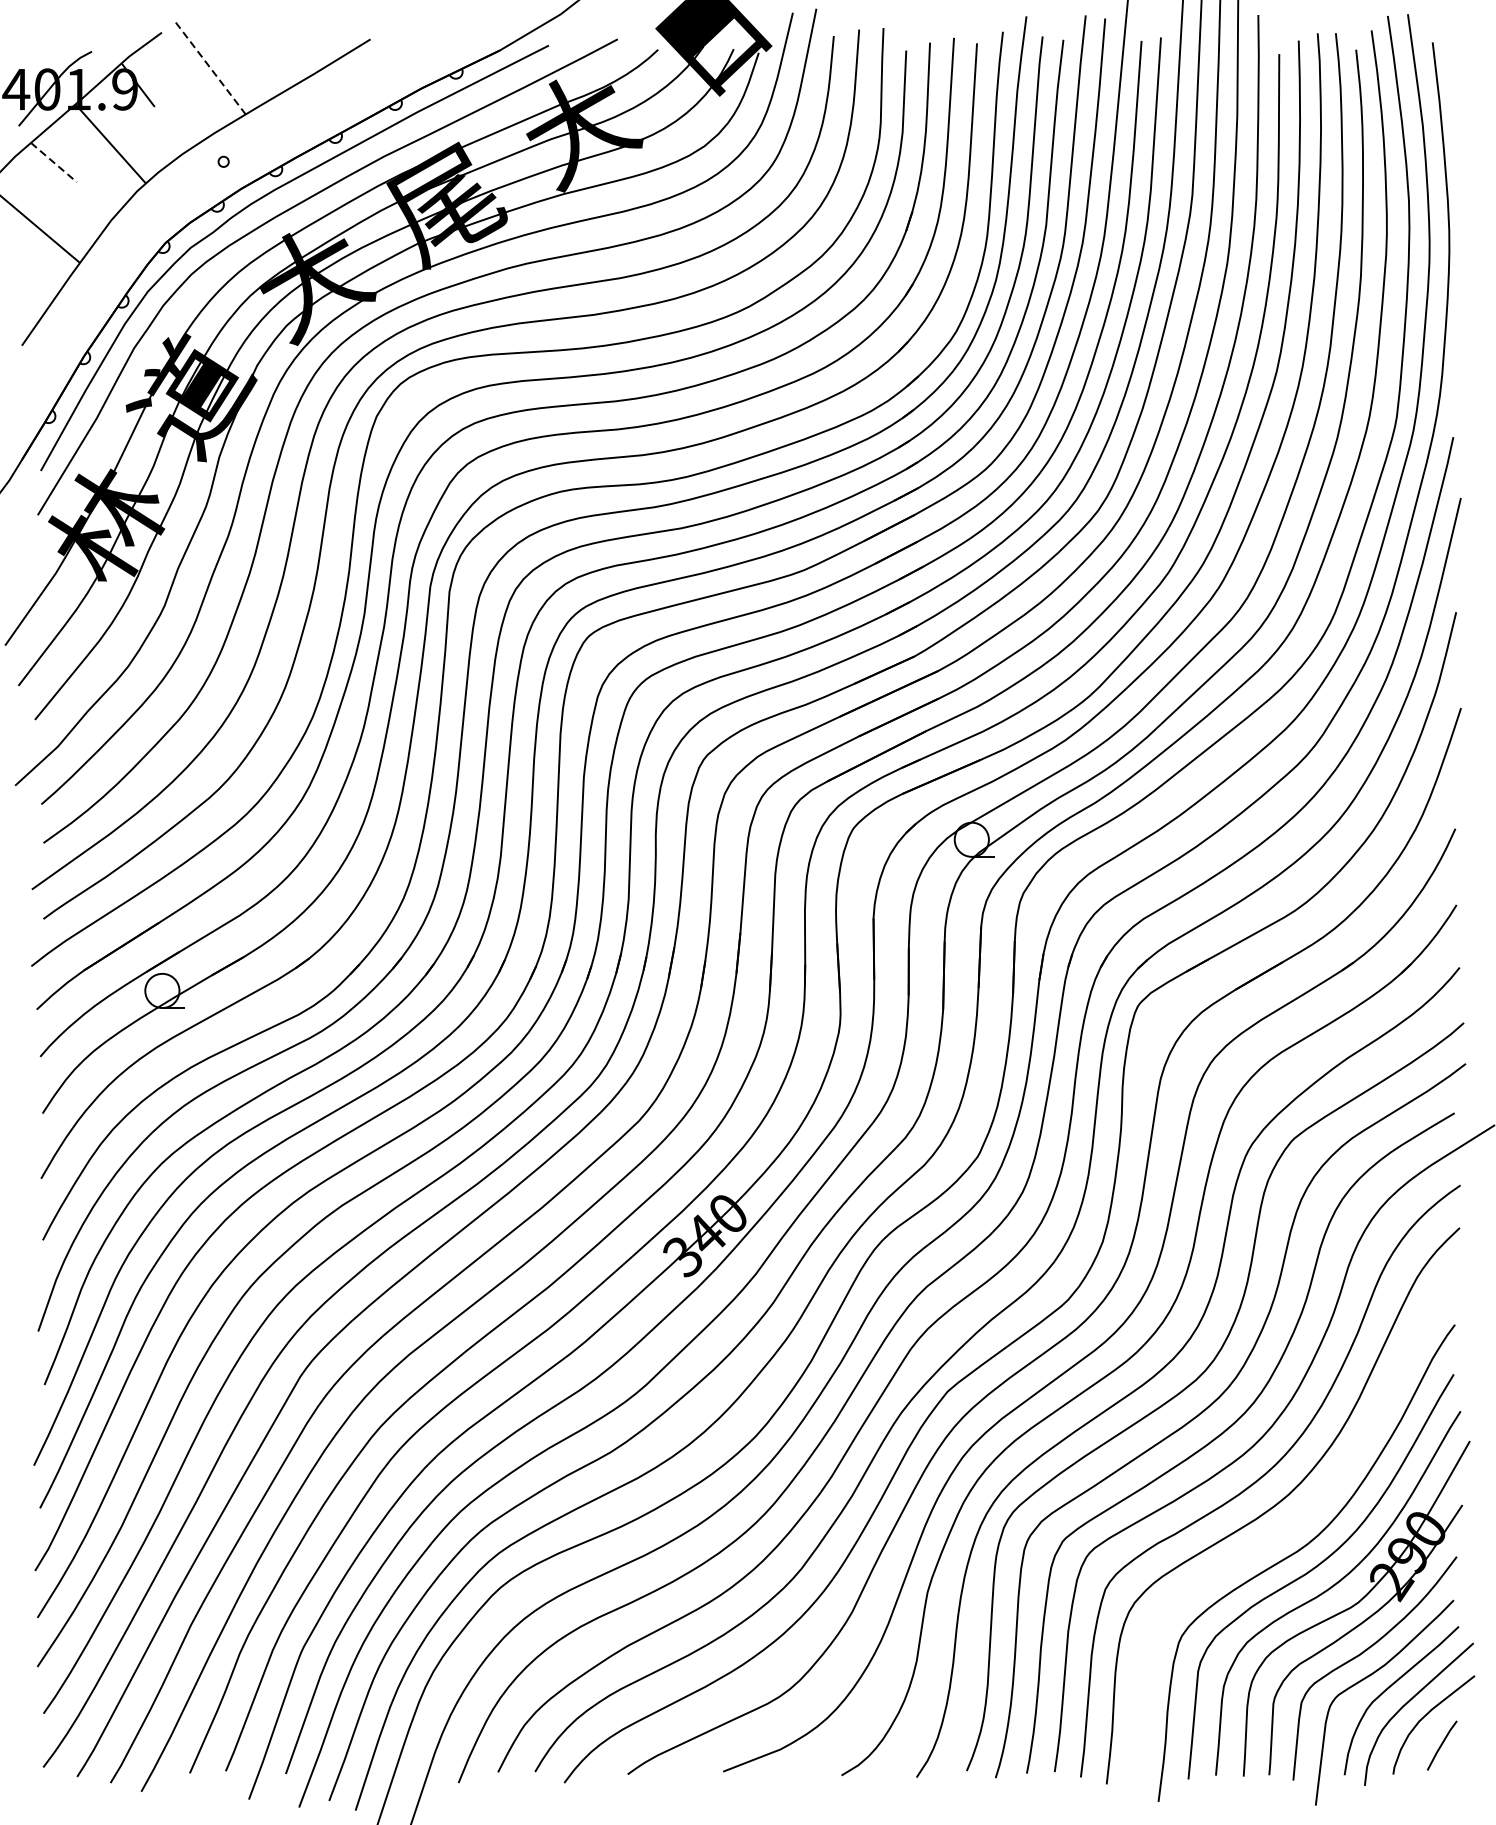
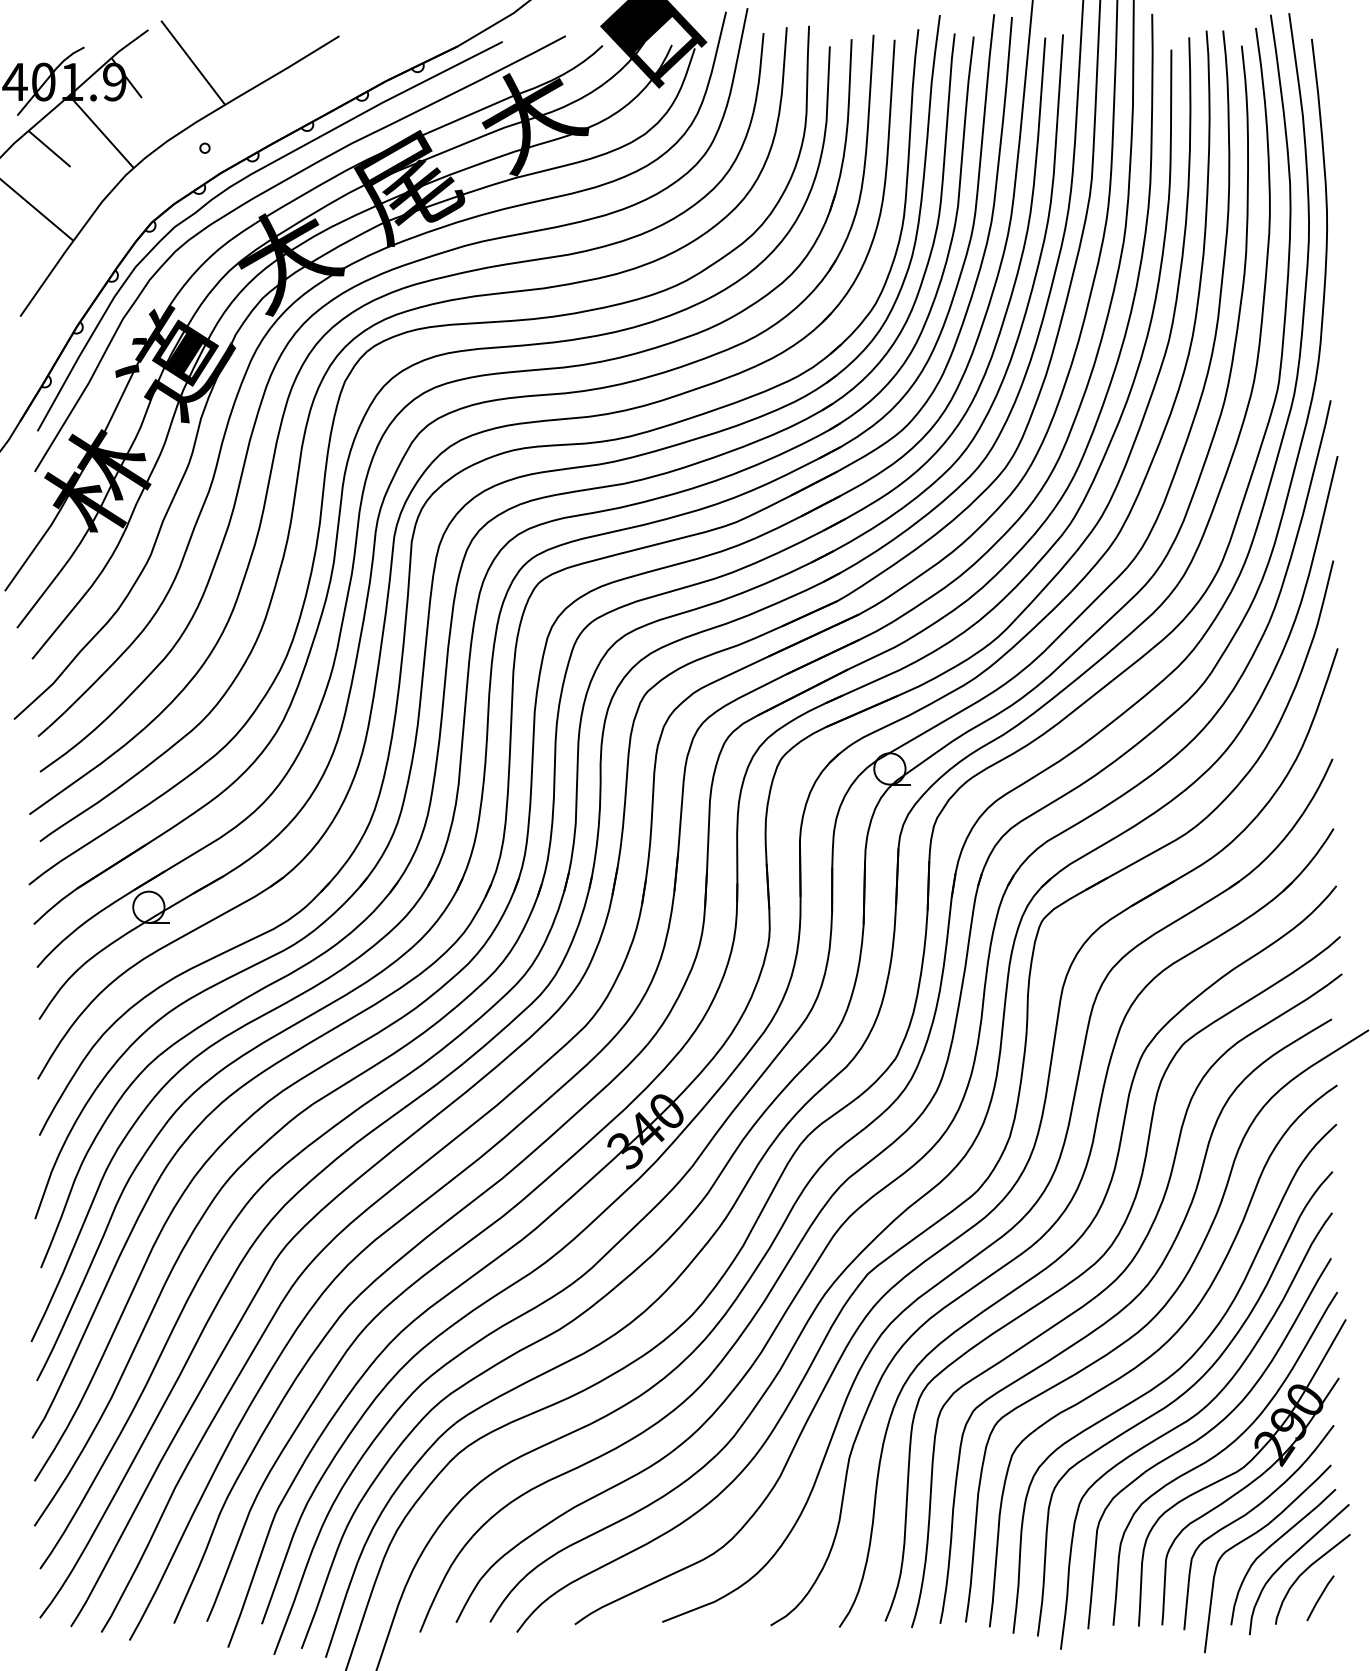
line: (211, 68) -> (193, 62), dashed -> solid
line: (53, 162) -> (49, 148), dashed -> solid
curve: (1289, 1526) -> (1180, 1397), added

